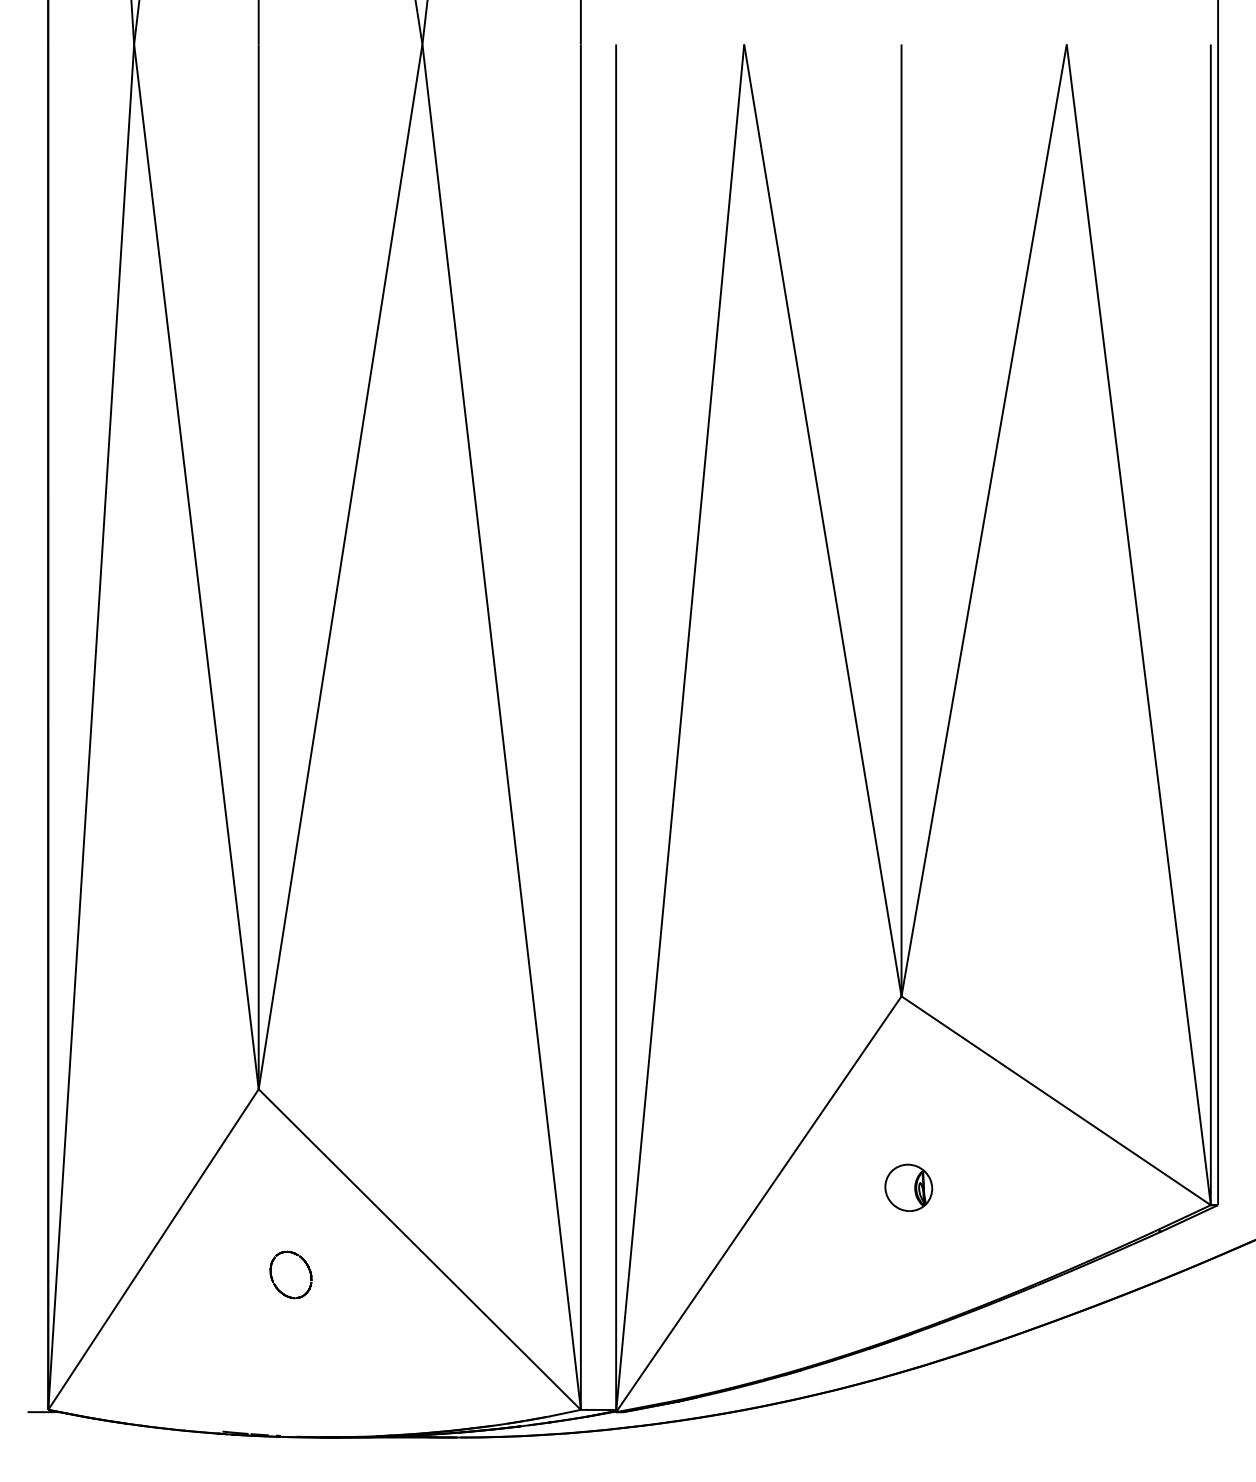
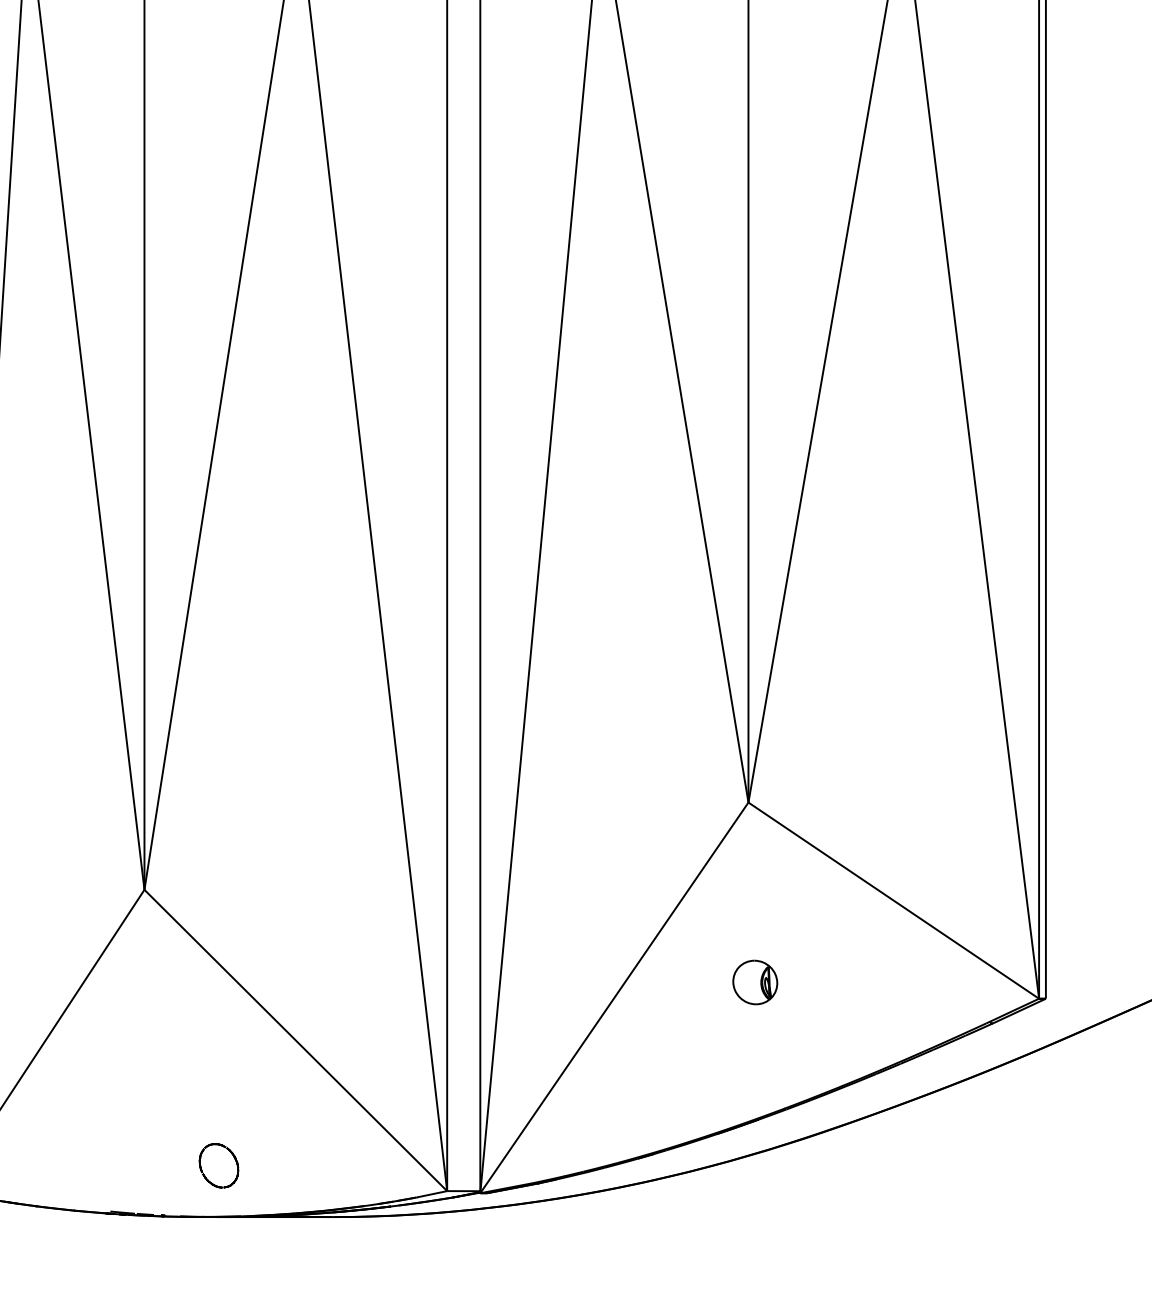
part: (290, 1274) -> (218, 1165), moved

